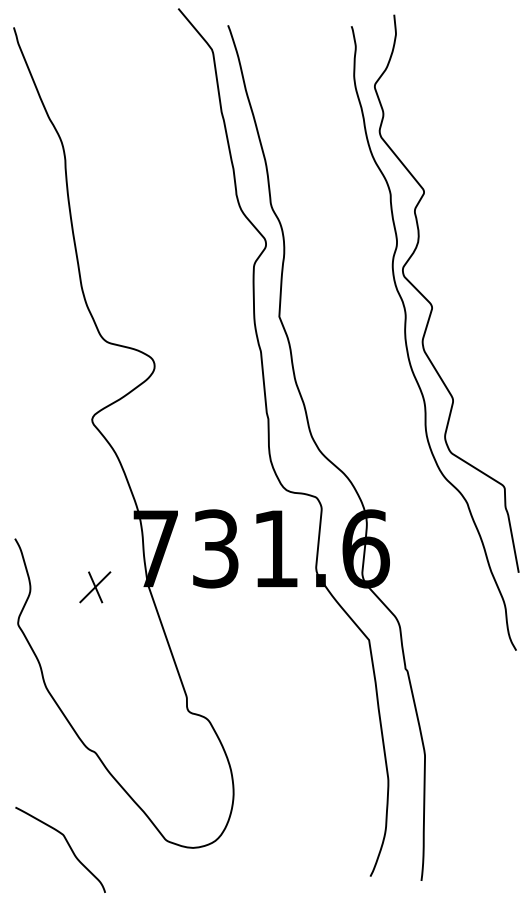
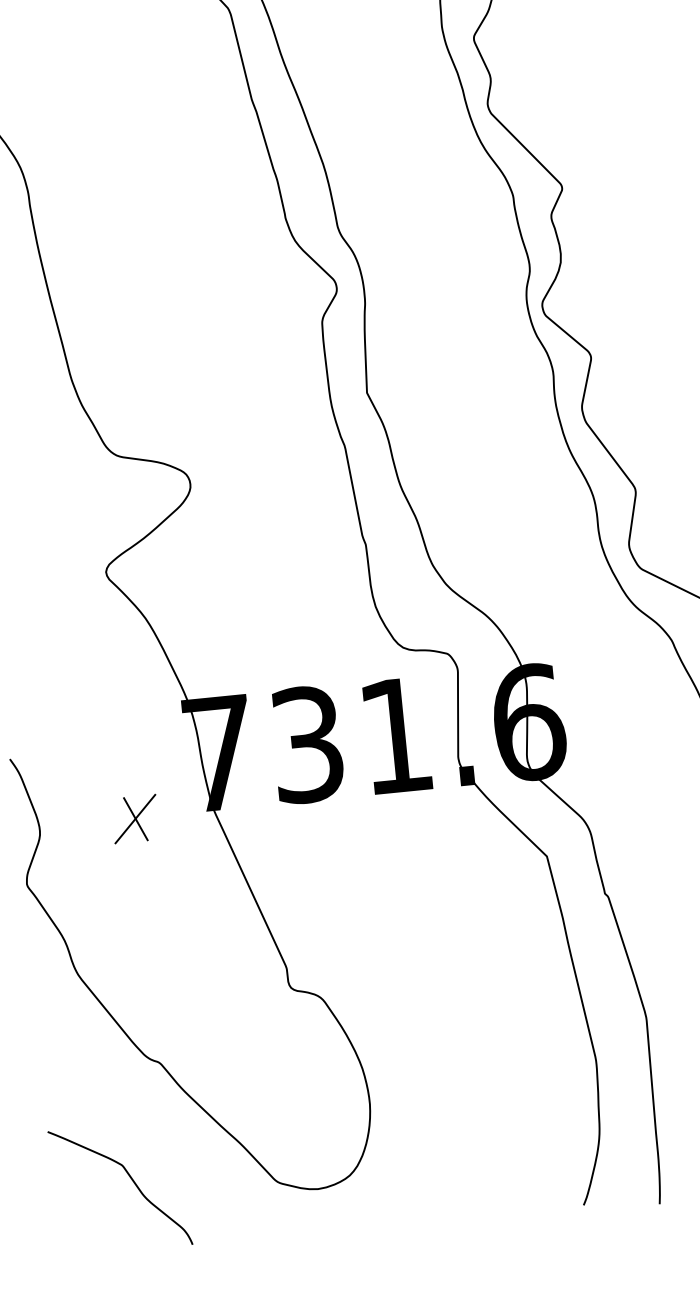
curve: (68, 846) -> (131, 1181), moved

